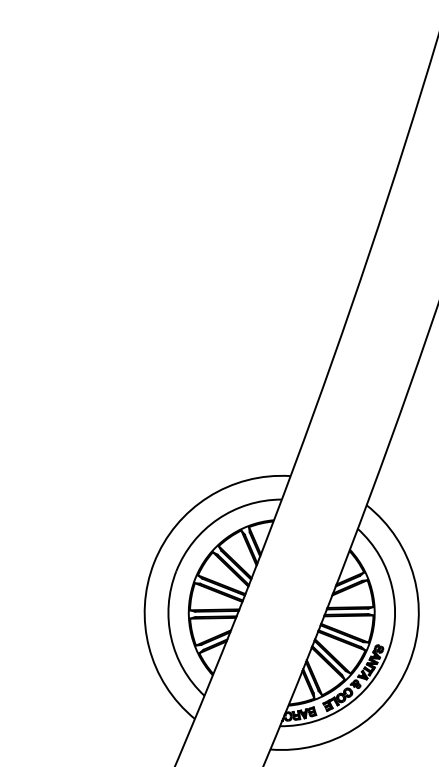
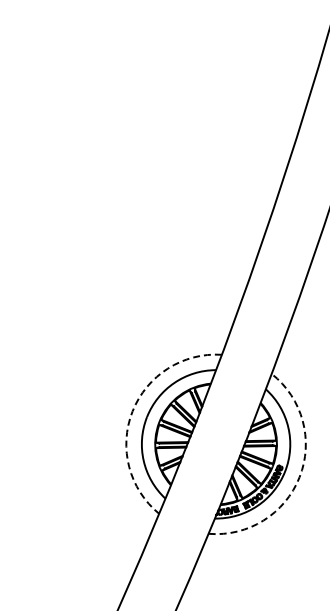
arc: (154, 562) -> (132, 411), solid -> dashed
arc: (409, 663) -> (299, 477), solid -> dashed

